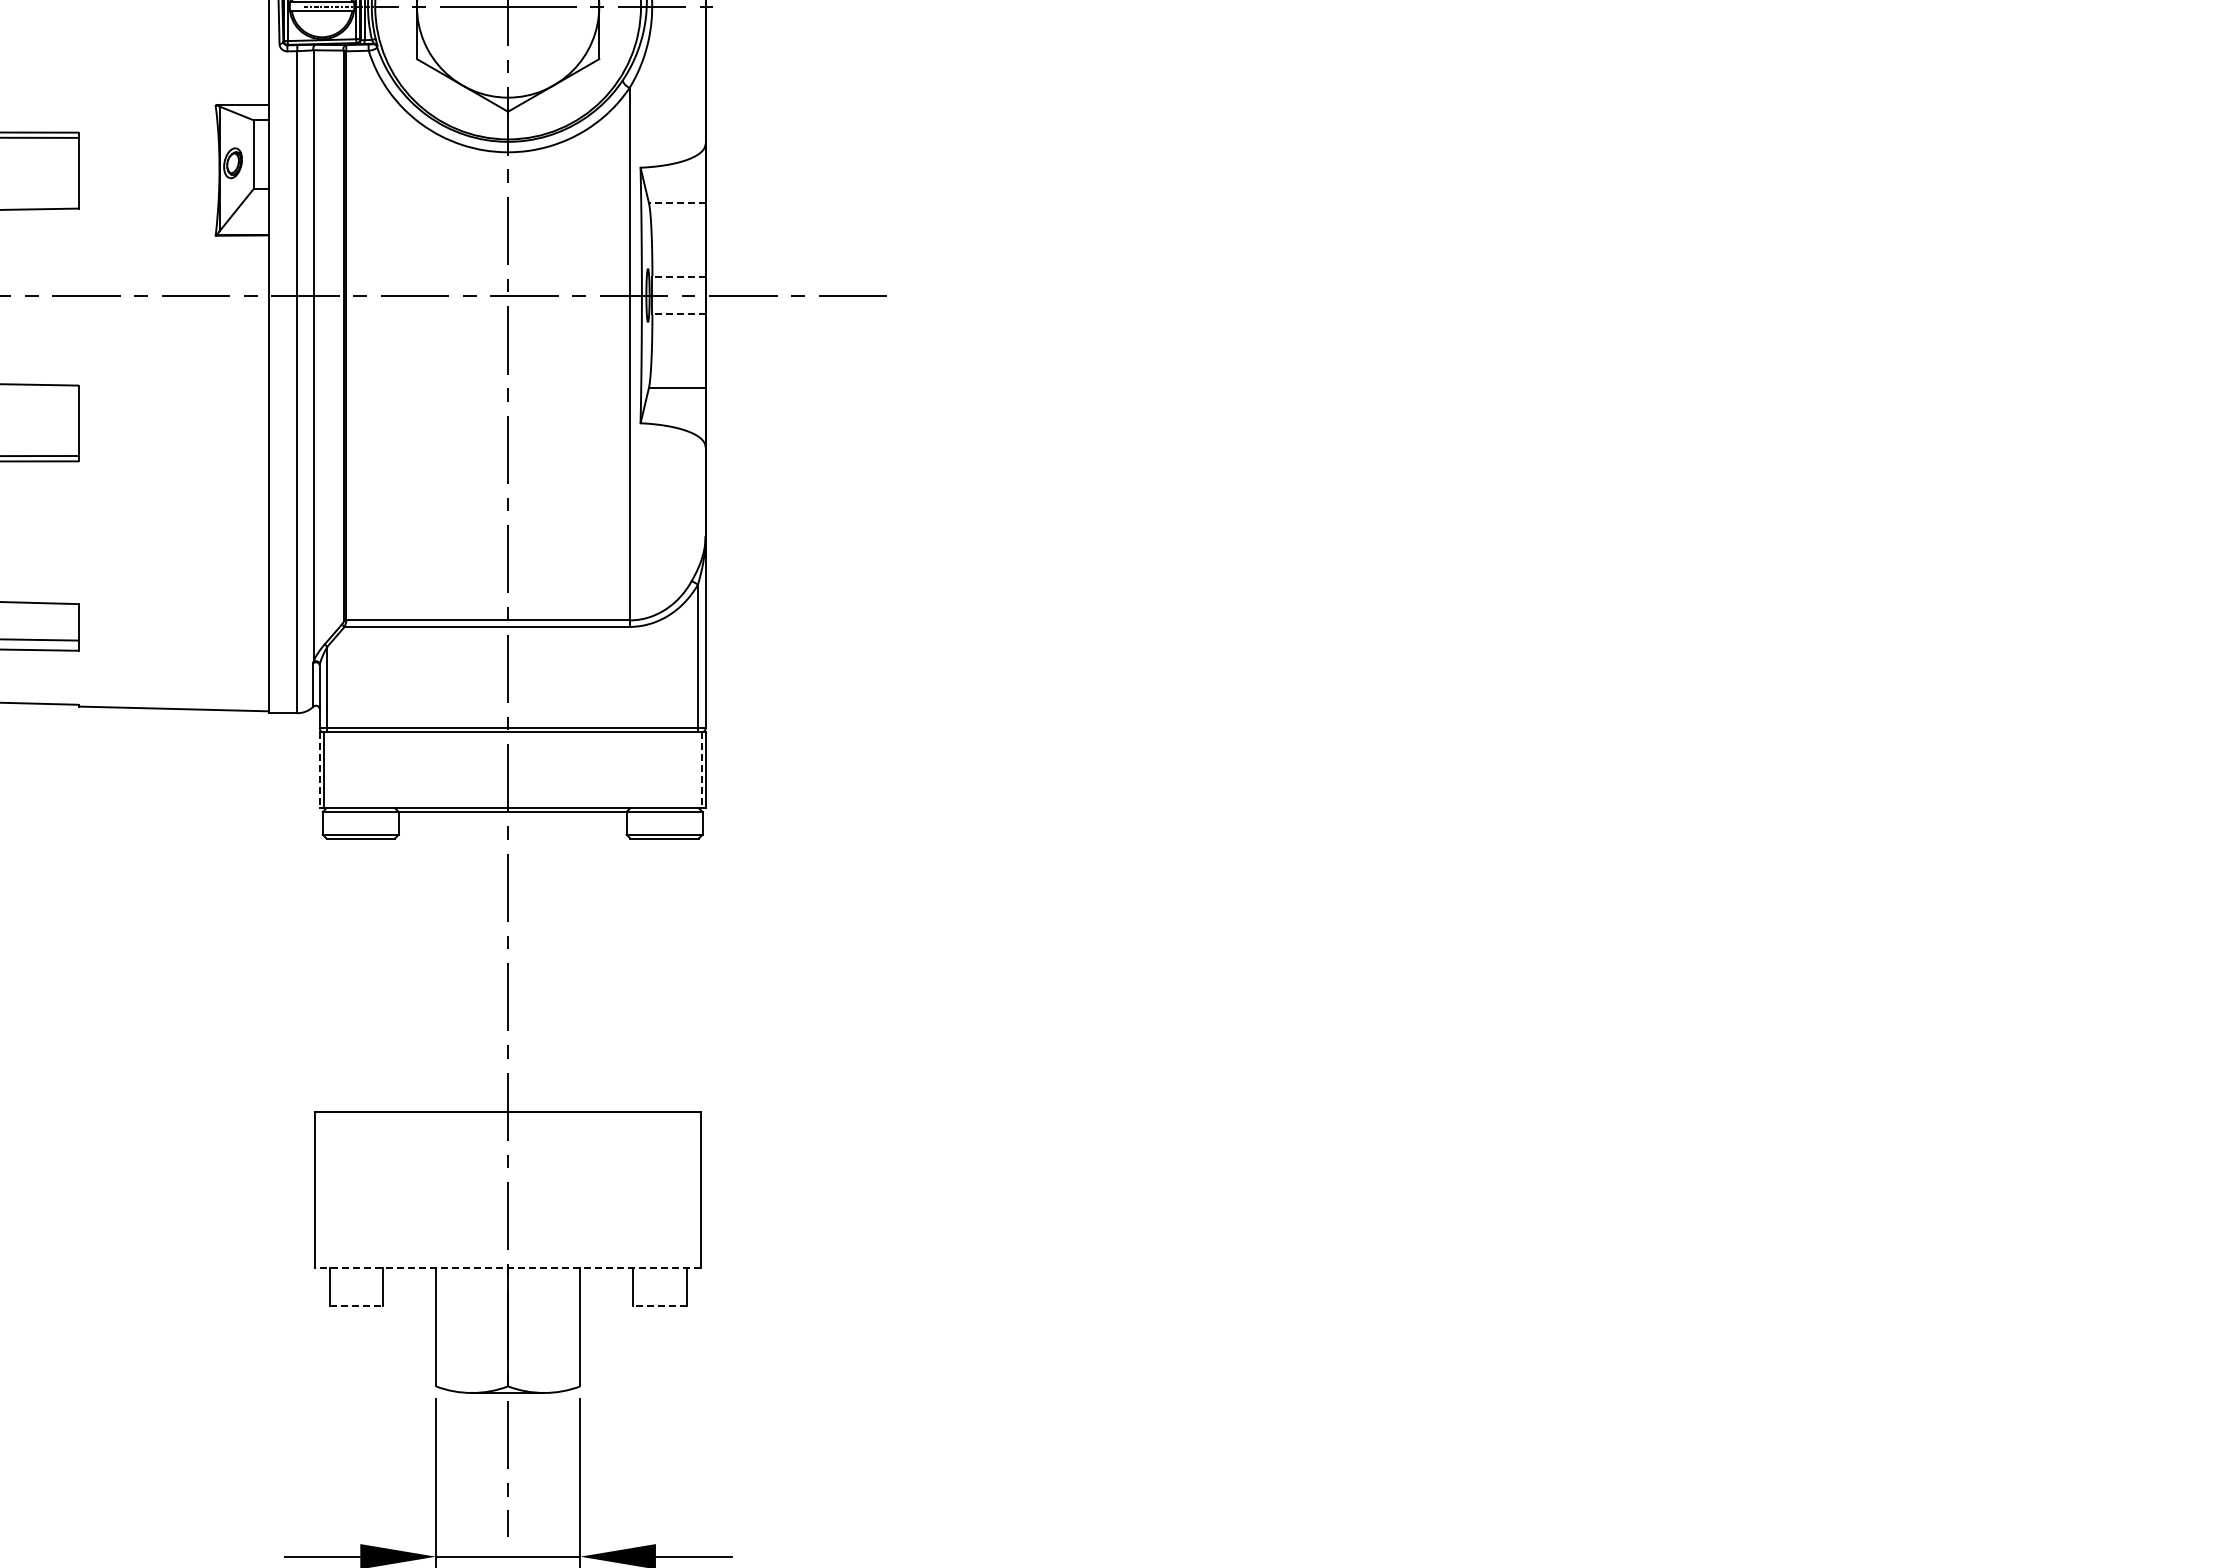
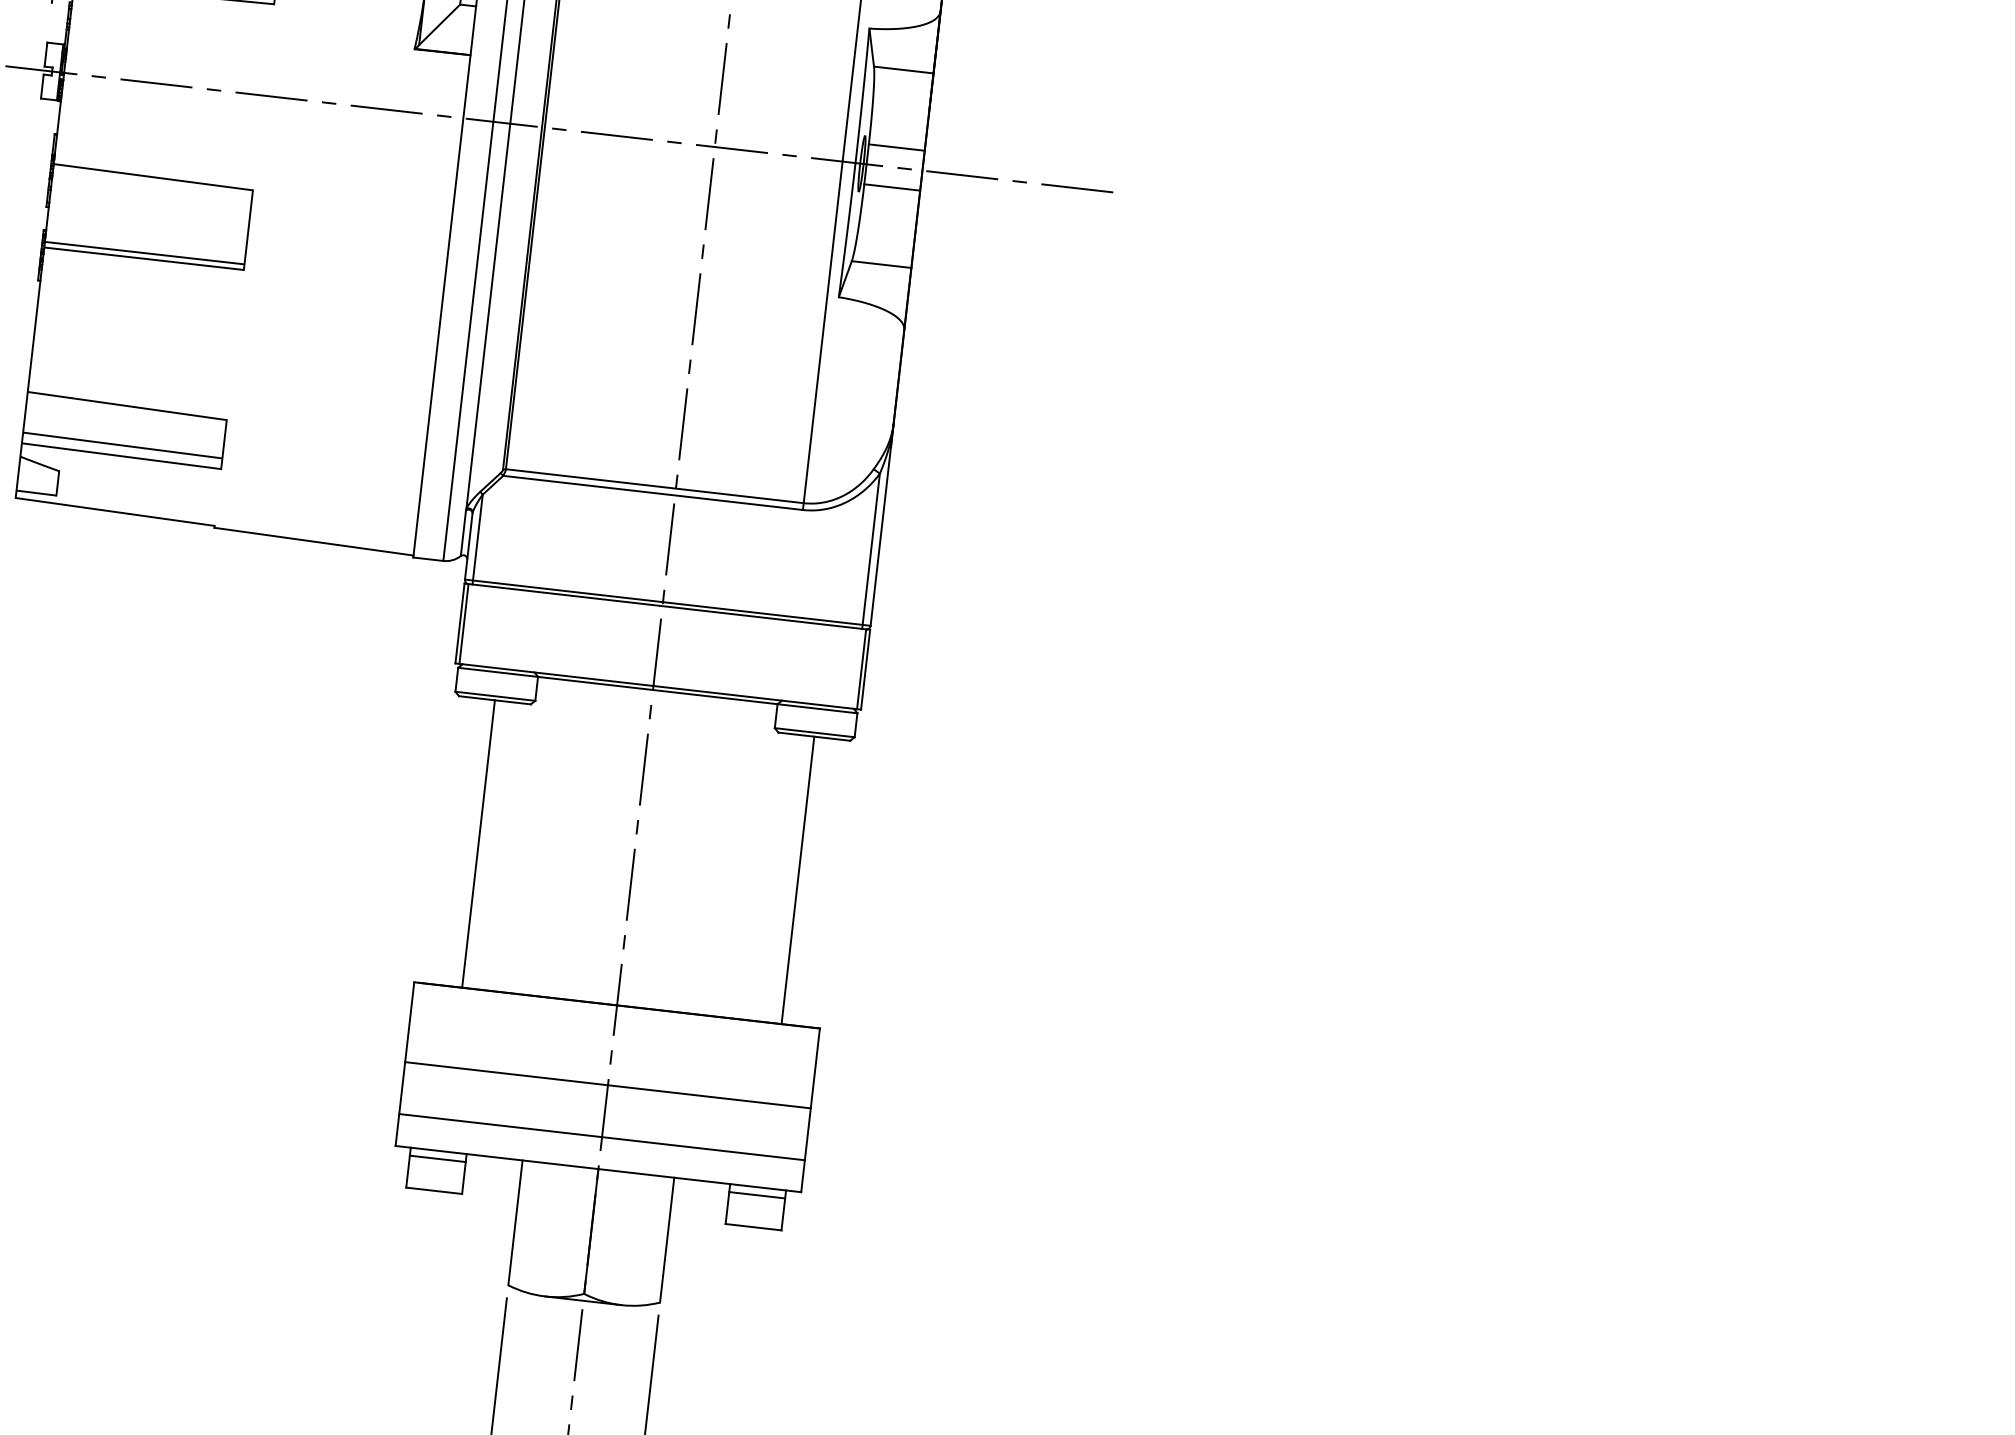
line: (676, 202) -> (903, 69), dashed -> solid
line: (679, 276) -> (897, 147), dashed -> solid
line: (679, 314) -> (892, 187), dashed -> solid
line: (319, 770) -> (459, 623), dashed -> solid
line: (701, 770) -> (861, 669), dashed -> solid
line: (360, 974) -> (478, 843), added
line: (664, 974) -> (797, 879), added
line: (508, 1187) -> (608, 1084), added
line: (508, 1237) -> (602, 1137), added
line: (508, 1267) -> (598, 1168), dashed -> solid
line: (355, 1275) -> (437, 1159), added
line: (659, 1275) -> (756, 1195), added
line: (356, 1305) -> (434, 1190), dashed -> solid
line: (660, 1305) -> (754, 1227), dashed -> solid

